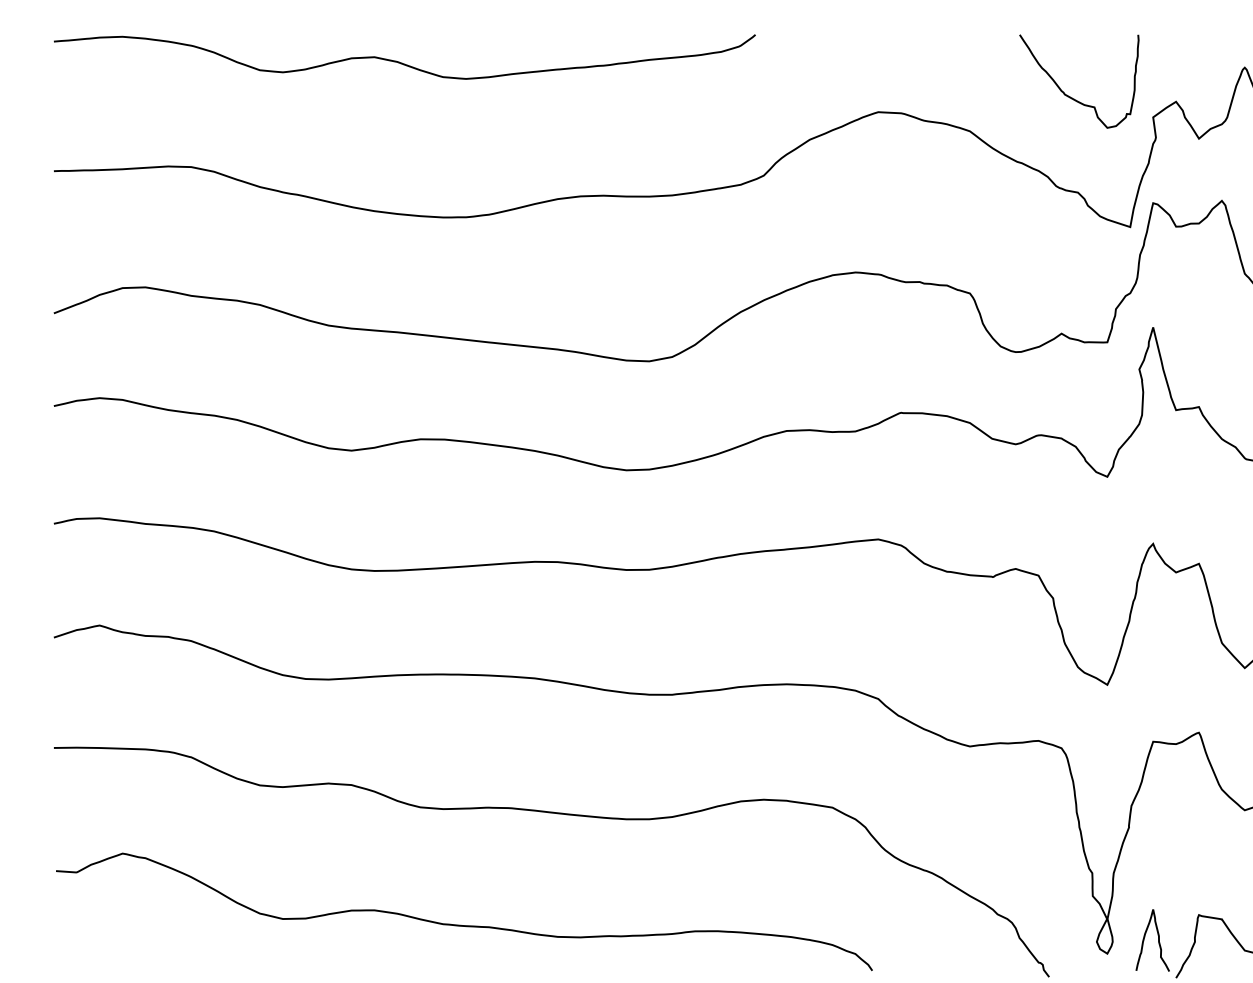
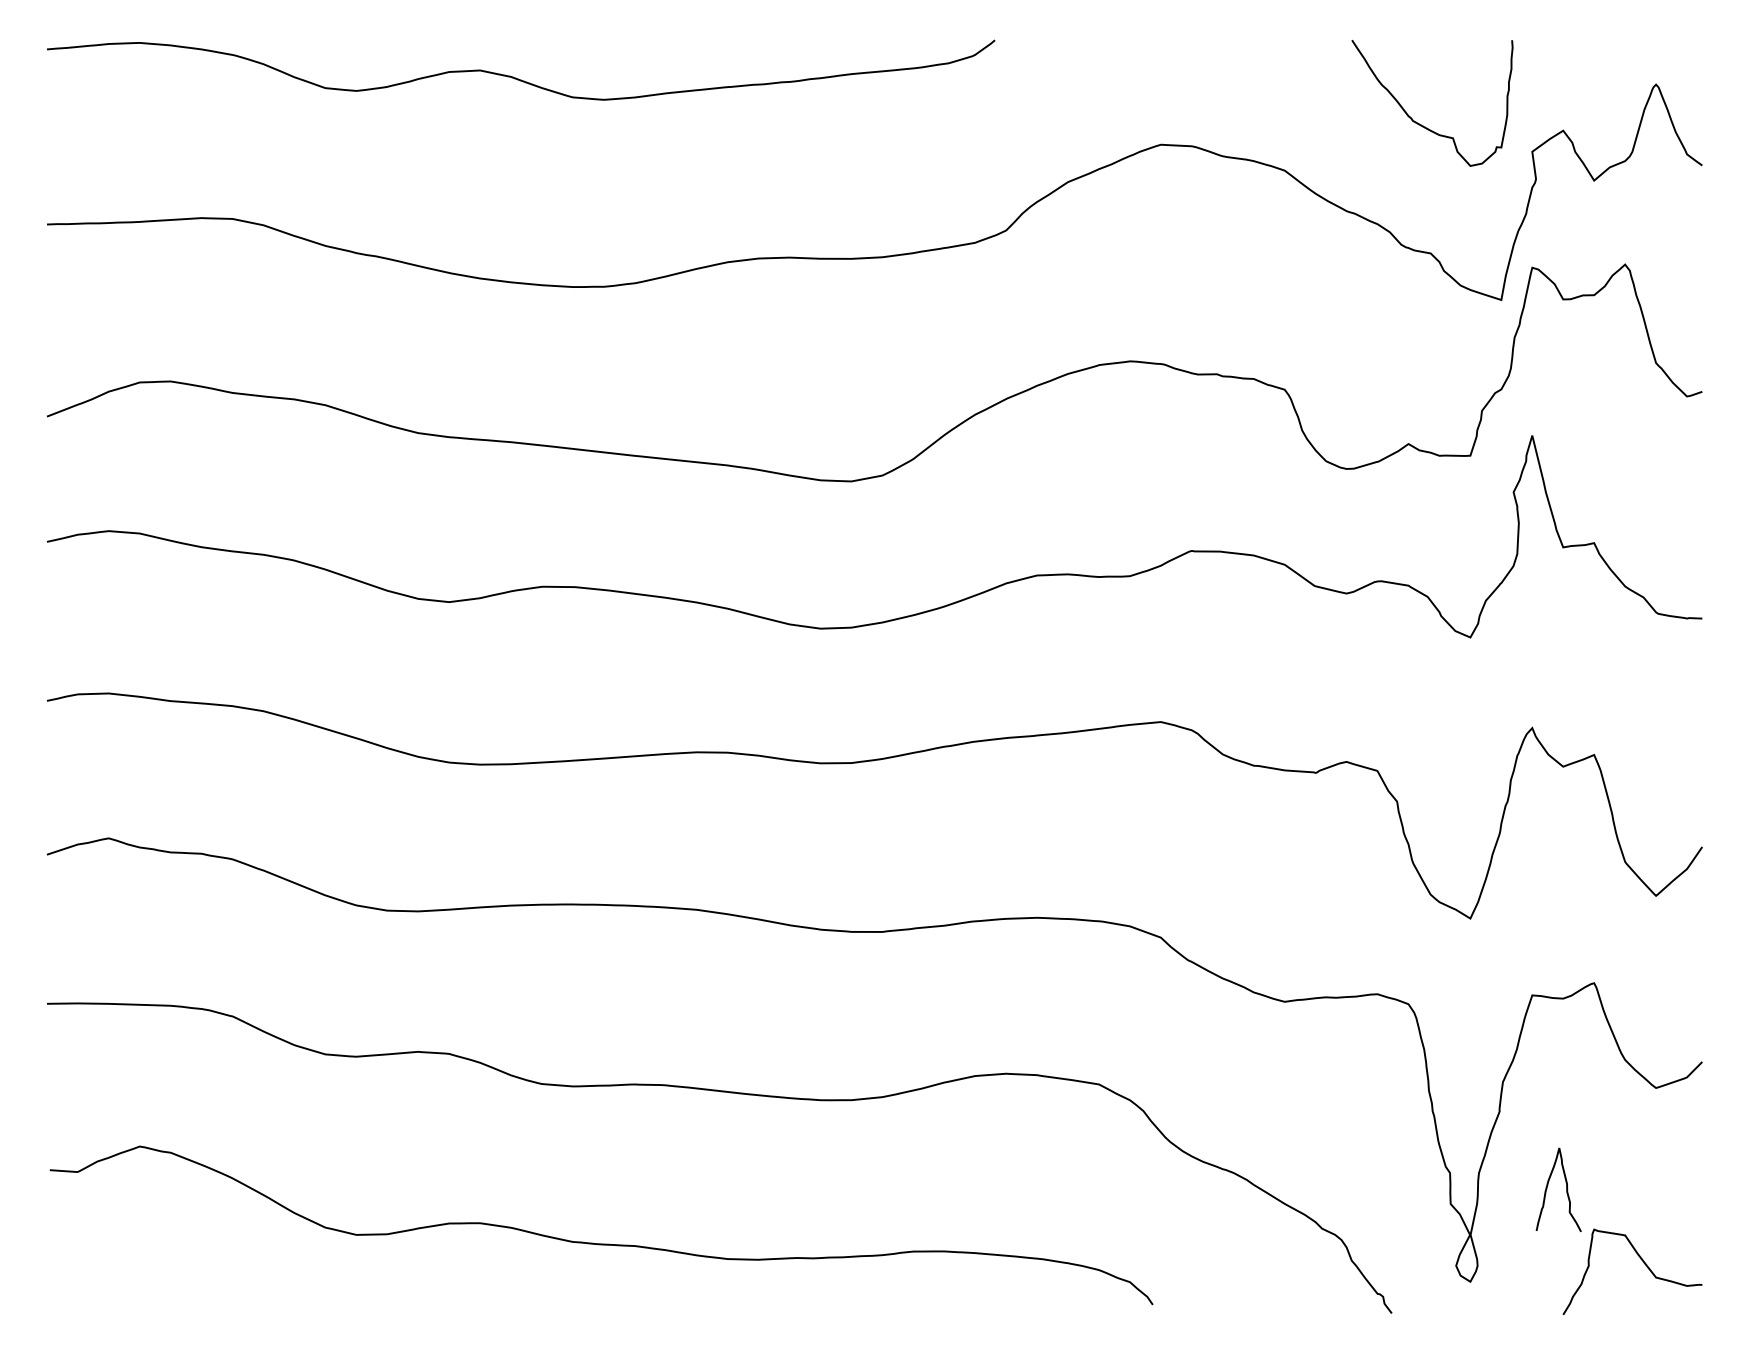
curve: (1158, 940) -> (1566, 1189), moved

